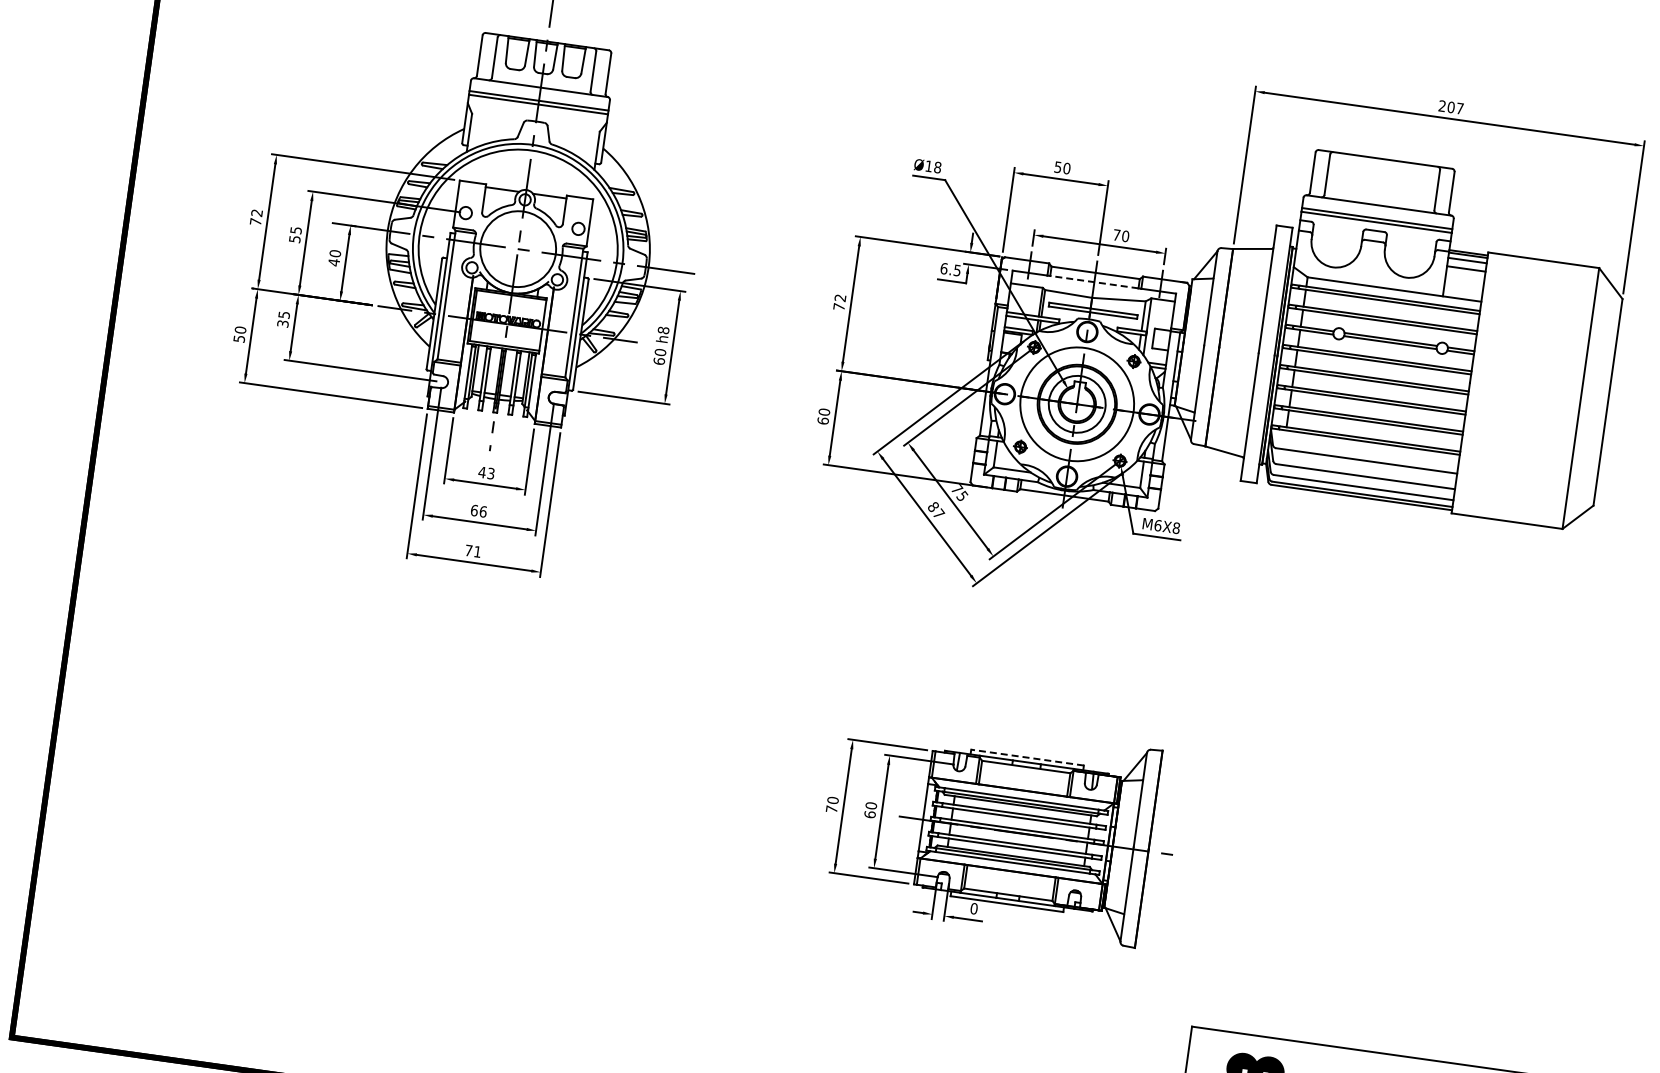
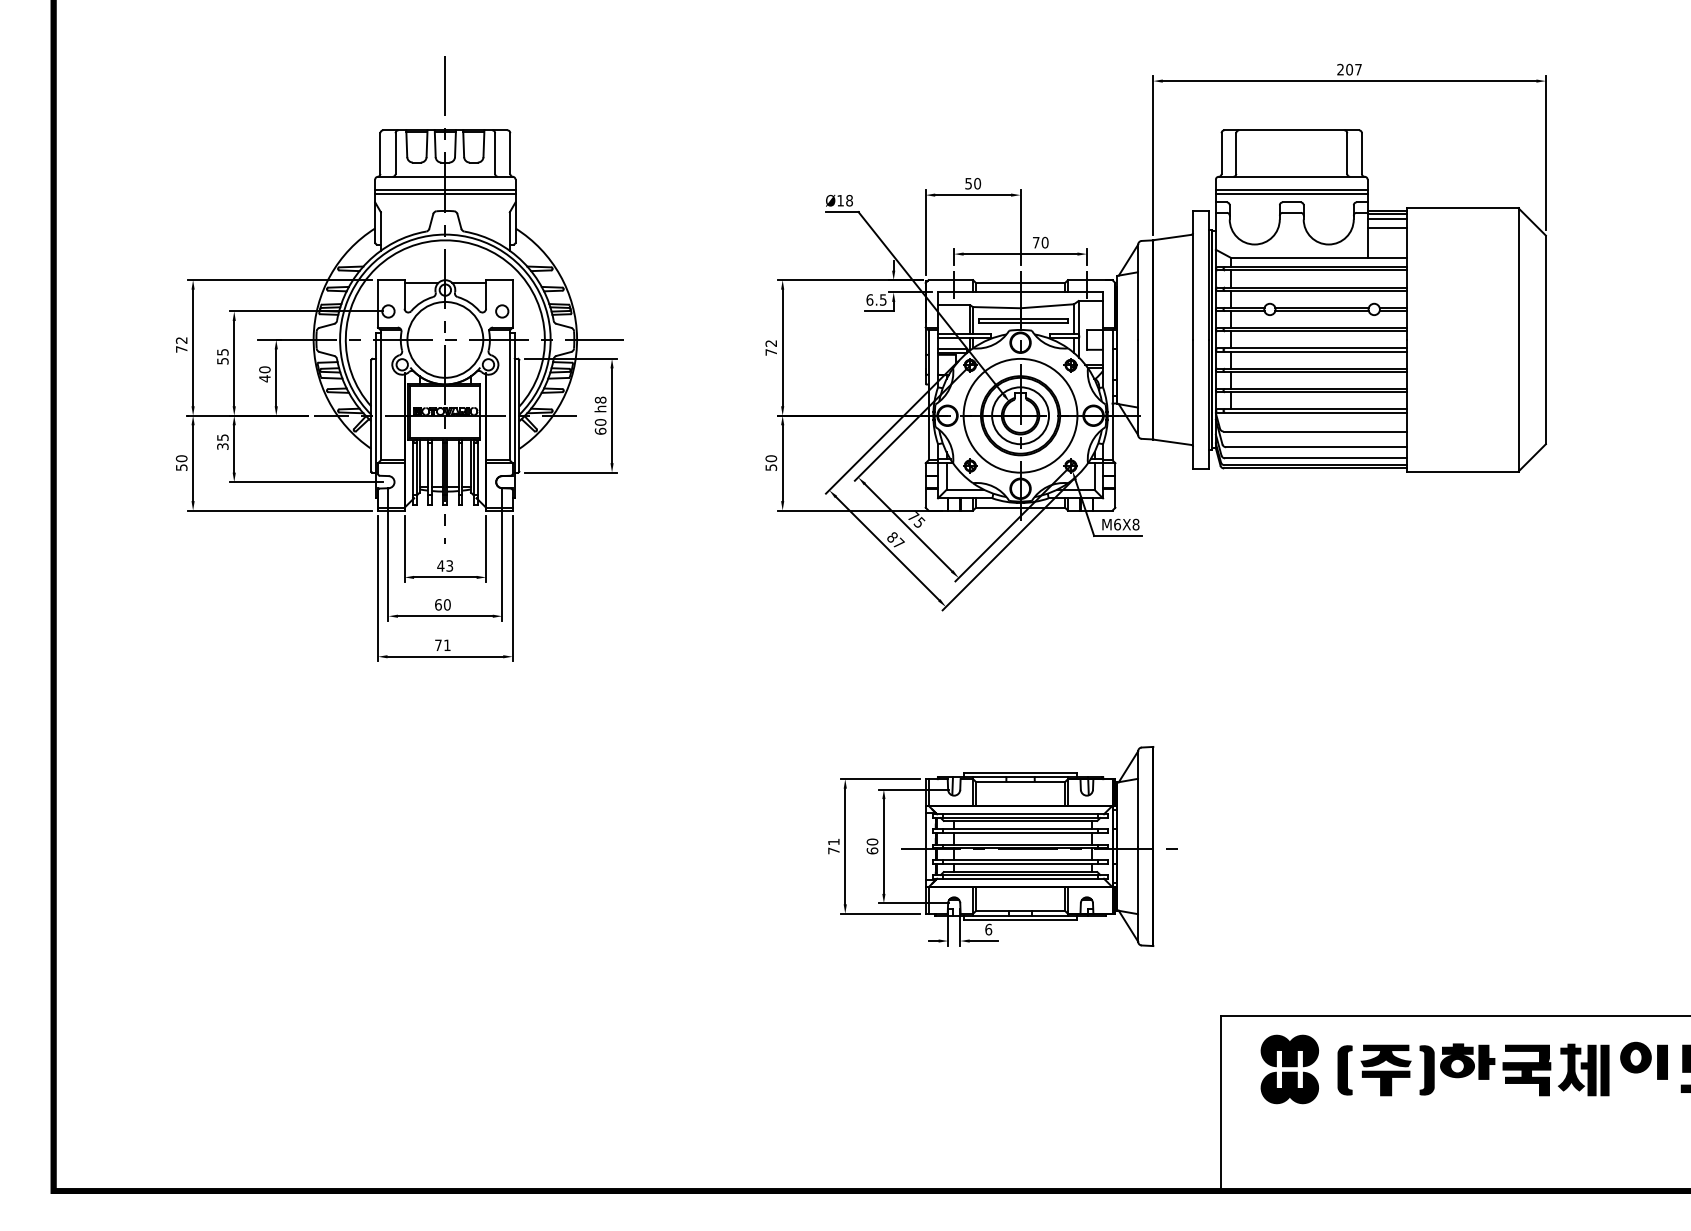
line: (1094, 282) -> (1020, 292), dashed -> solid
text: (823, 420) -> (771, 467), 60 -> 50
text: (483, 511) -> (447, 604), 66 -> 60
line: (1027, 757) -> (1020, 772), dashed -> solid
text: (832, 799) -> (833, 841), 70 -> 71
text: (973, 908) -> (988, 929), 0 -> 6

